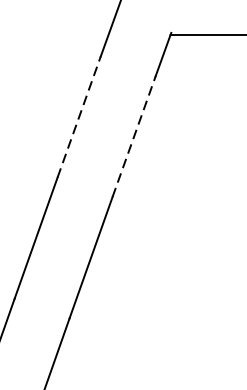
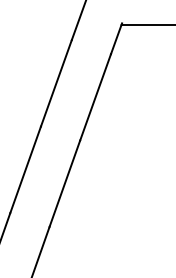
line: (79, 117) -> (56, 83), dashed -> solid
line: (134, 136) -> (95, 97), dashed -> solid

